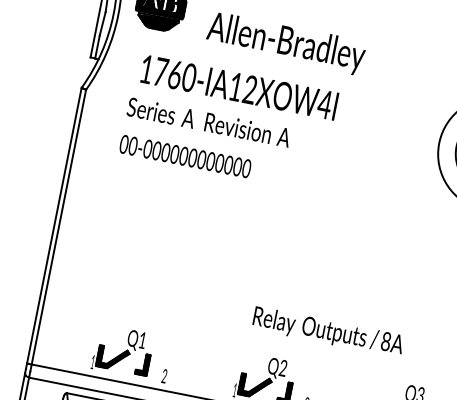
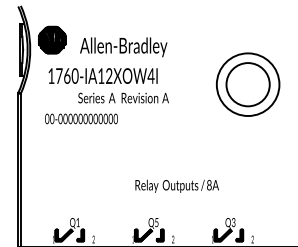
text: (209, 121) -> (123, 97), moved
text: (327, 330) -> (176, 185), moved
text: (282, 368) -> (156, 222), Q2 -> Q5

